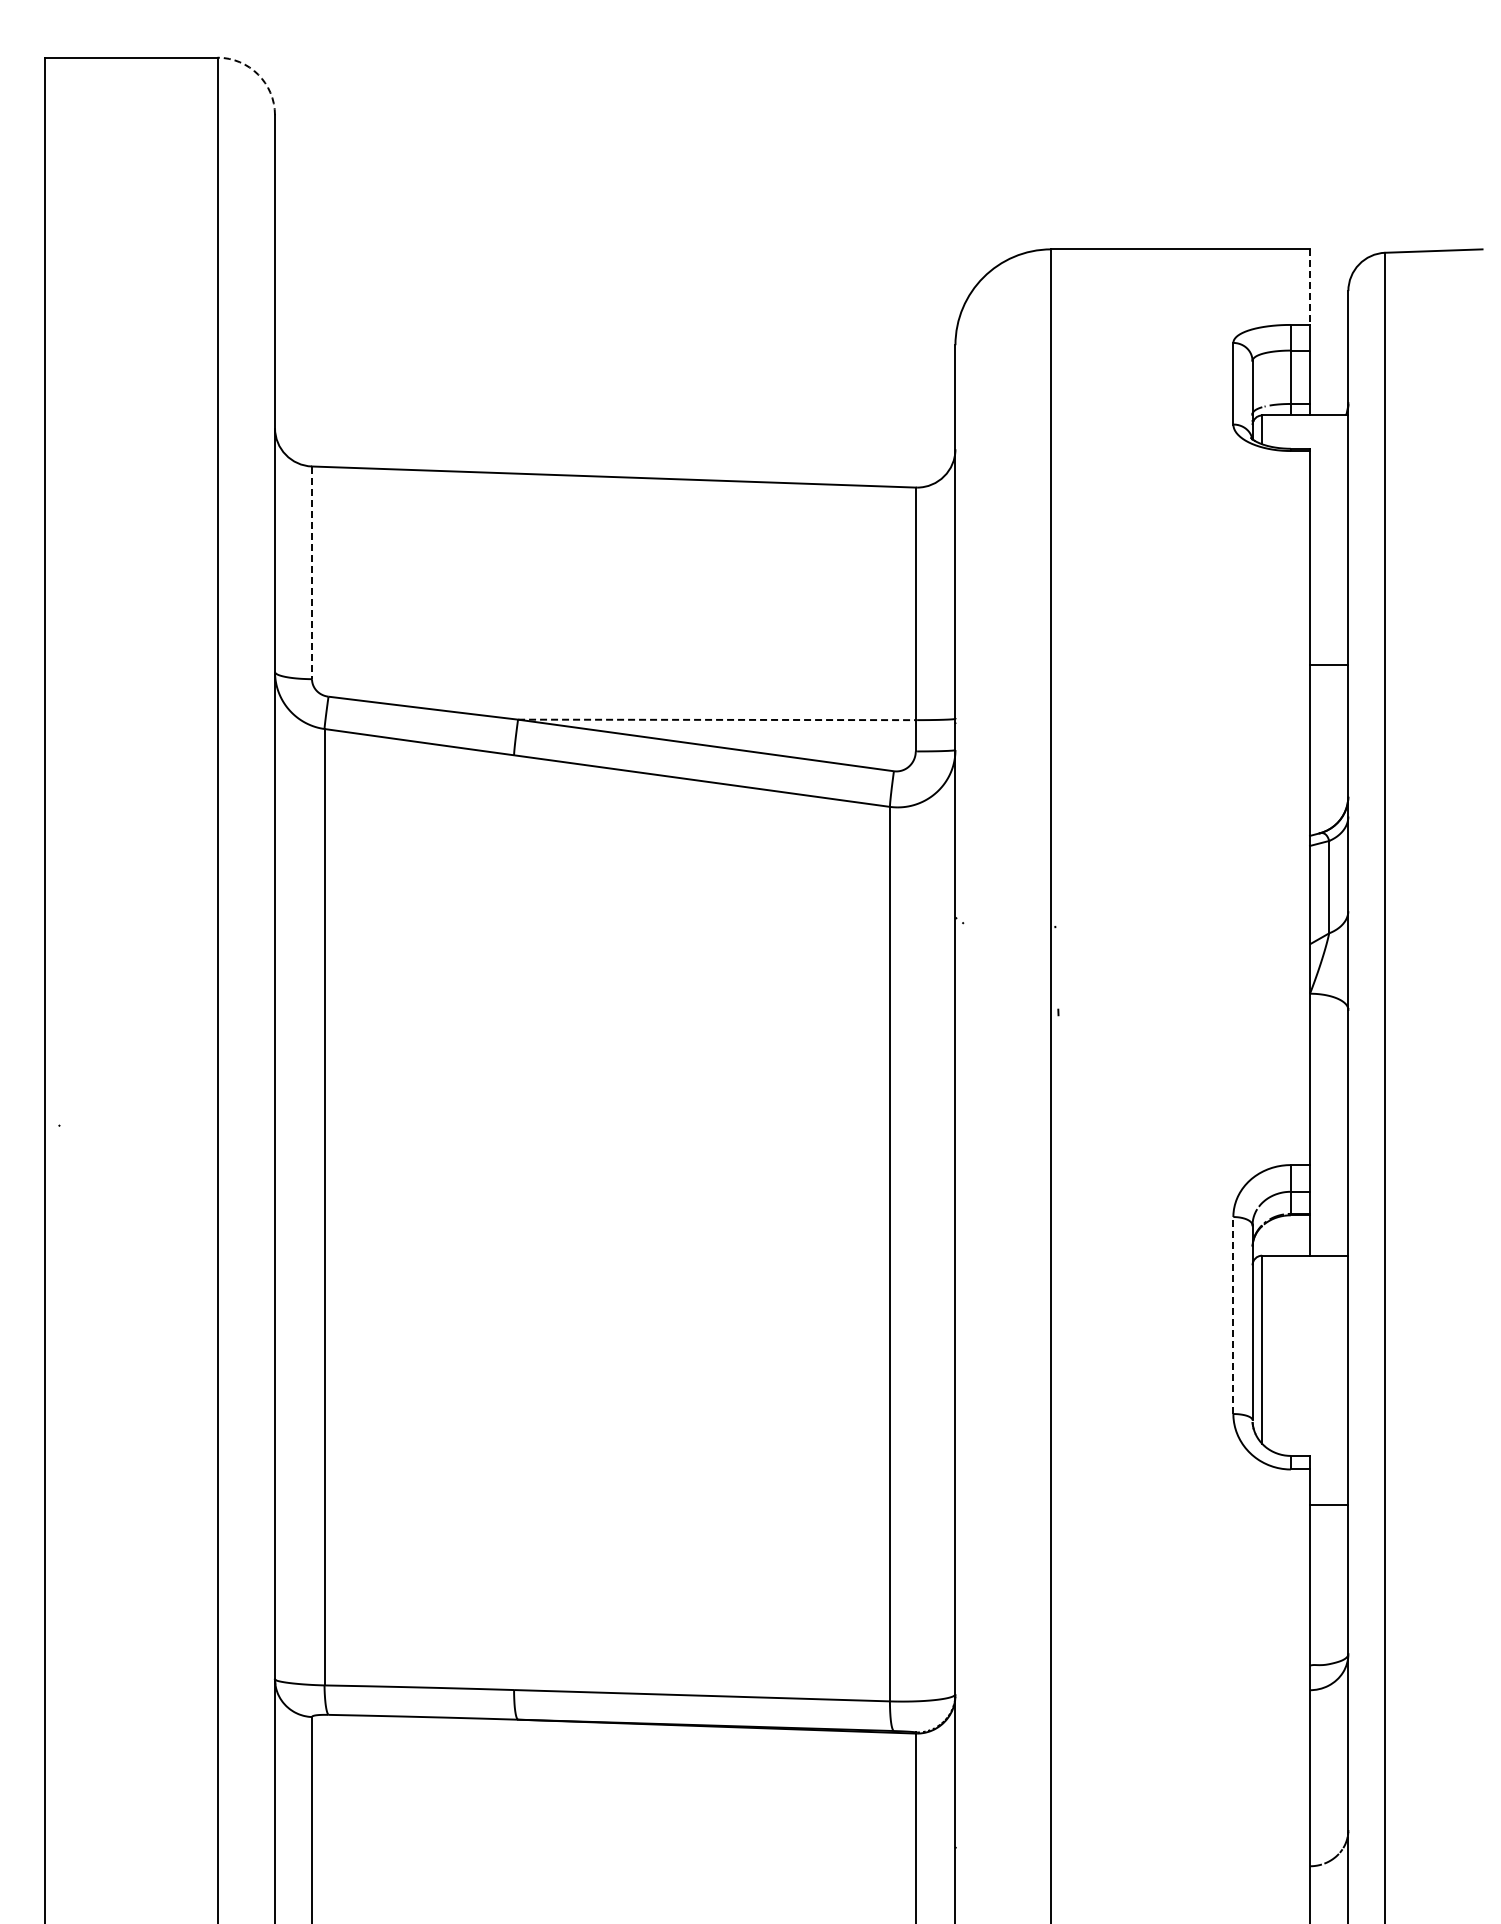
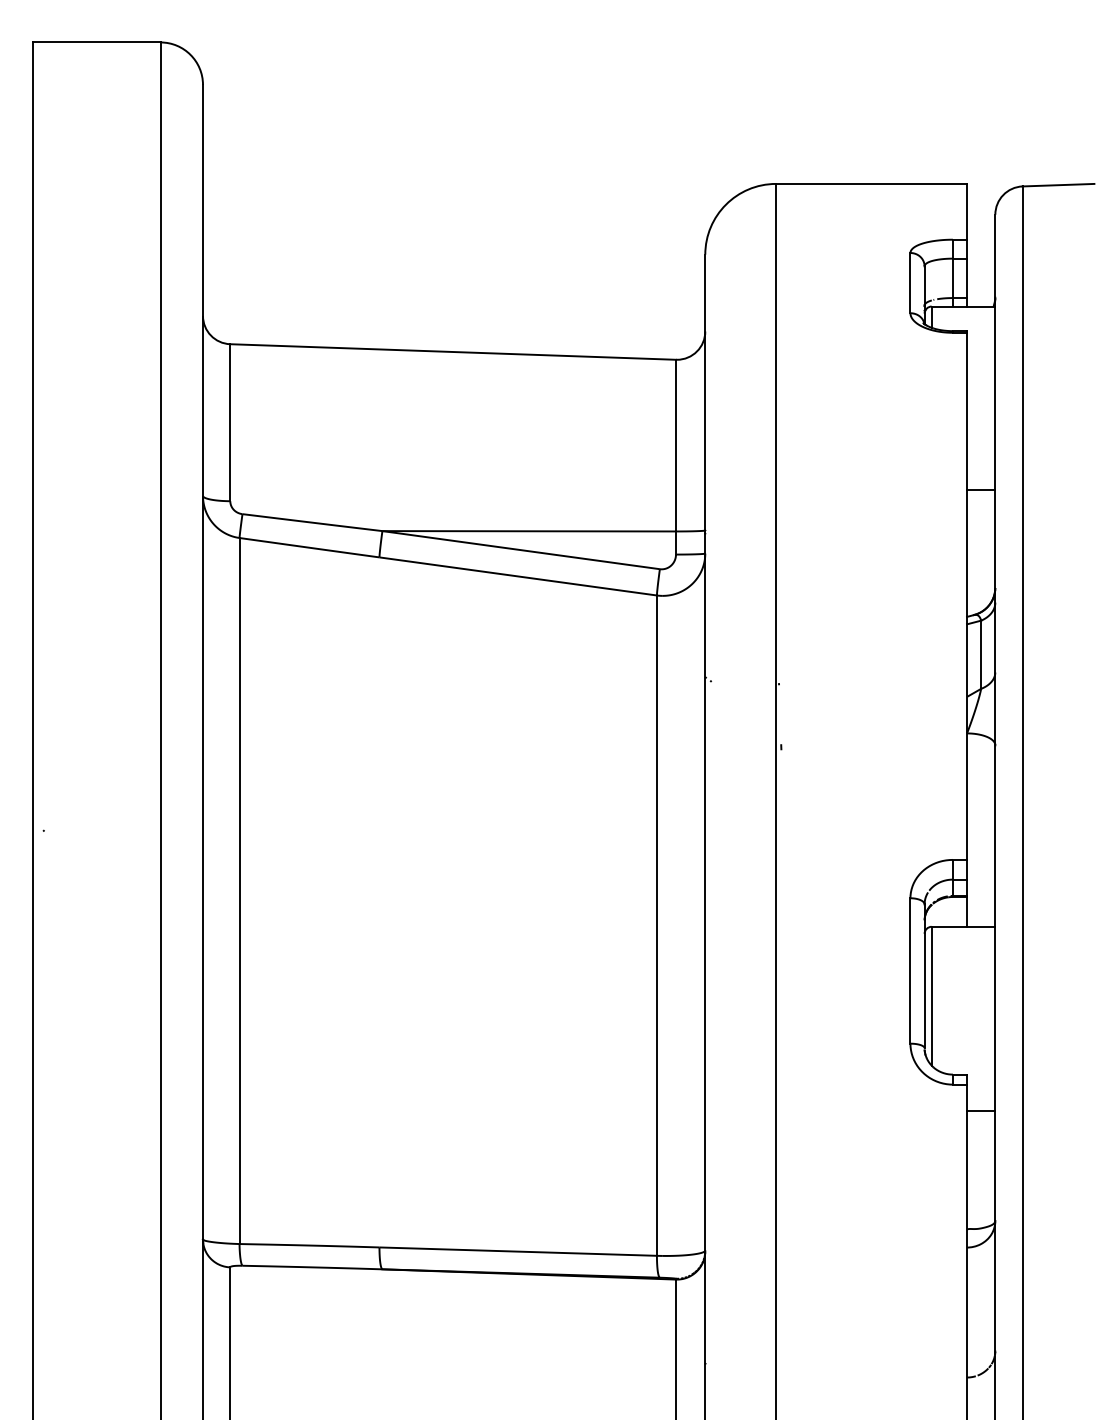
arc: (258, 74) -> (190, 54), dashed -> solid
line: (1310, 287) -> (967, 212), dashed -> solid
line: (312, 573) -> (230, 423), dashed -> solid
line: (716, 719) -> (528, 530), dashed -> solid
line: (1233, 1315) -> (910, 970), dashed -> solid

